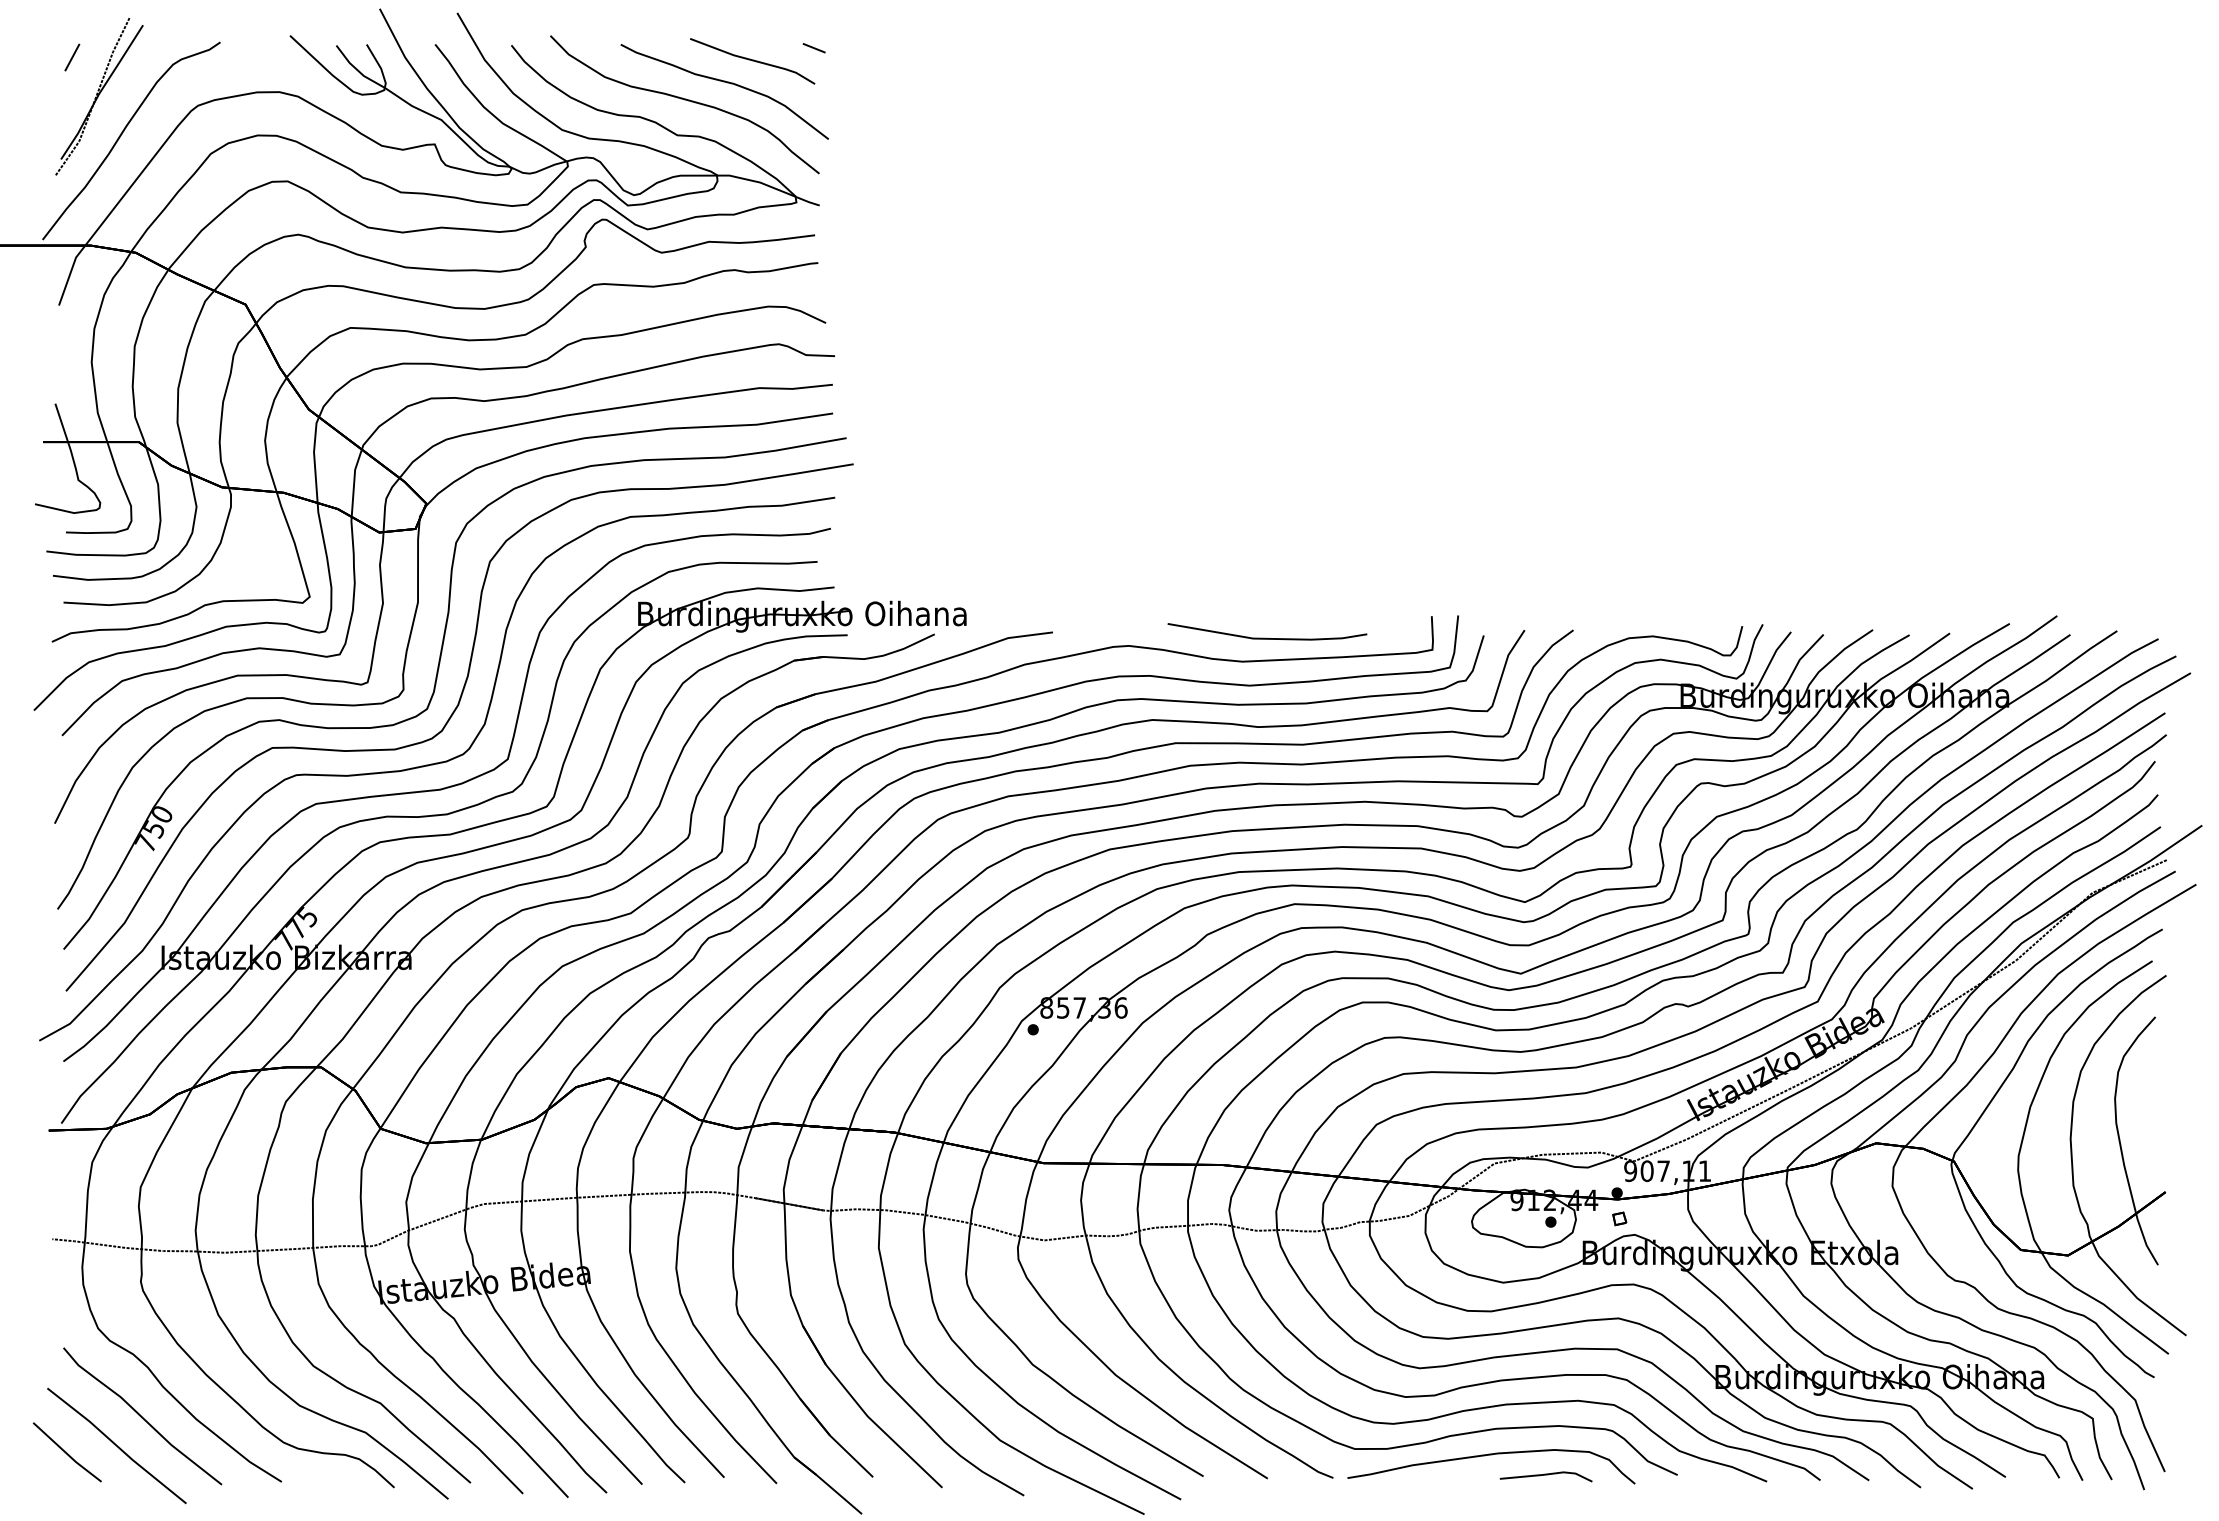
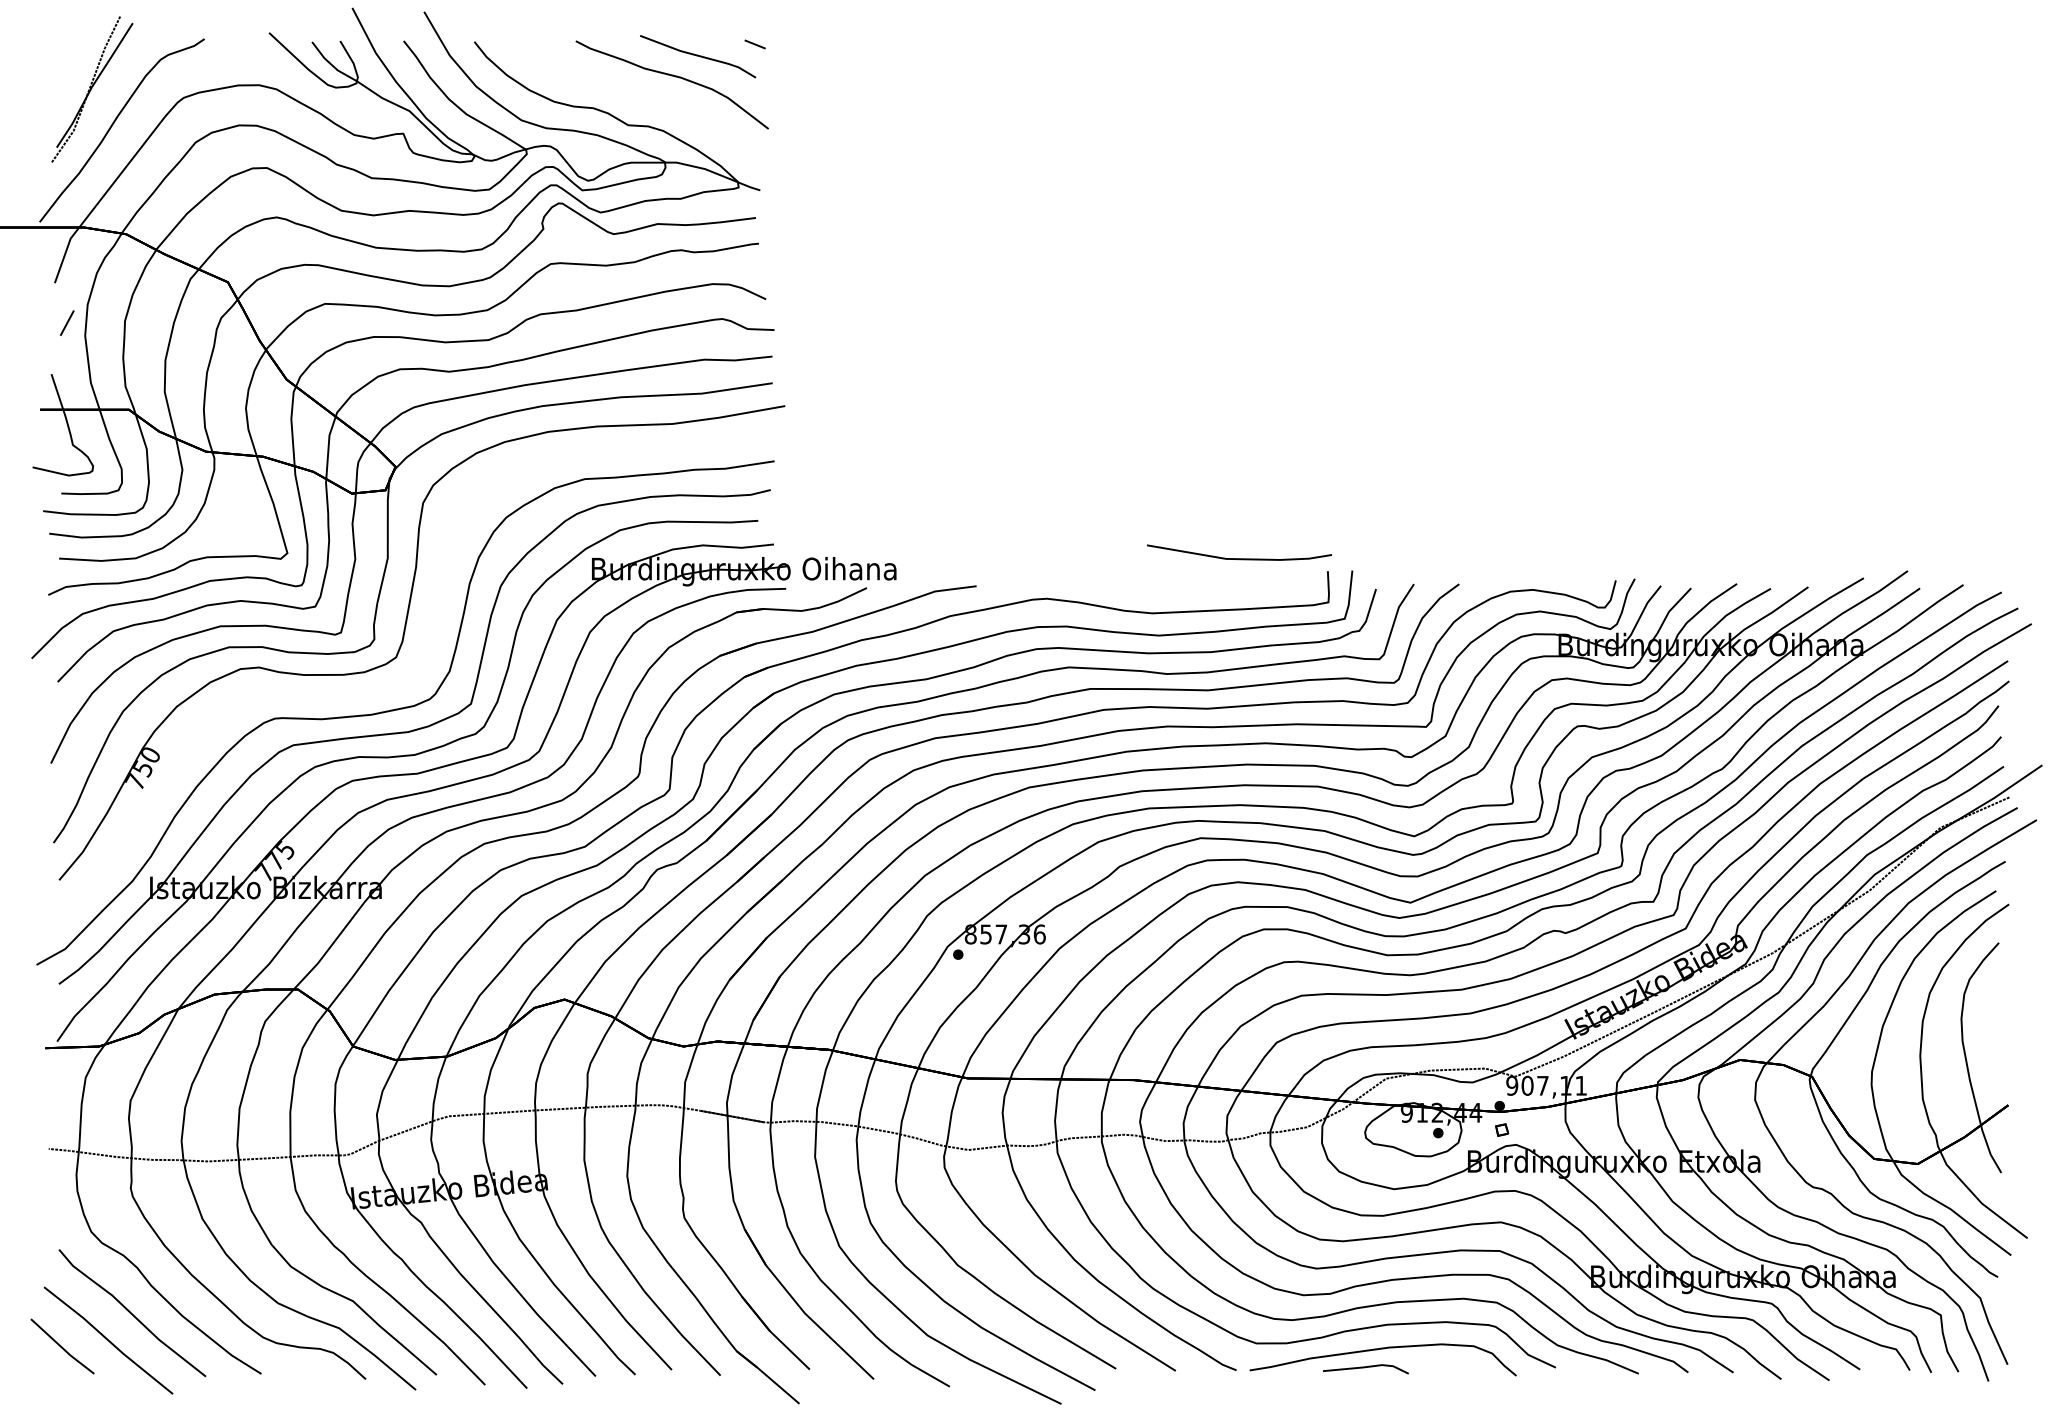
line: (72, 56) -> (67, 322), moved
curve: (686, 101) -> (636, 93), removed
line: (1267, 638) -> (1239, 558), moved
curve: (448, 722) -> (416, 669), removed
line: (1545, 1476) -> (1365, 1368), moved

